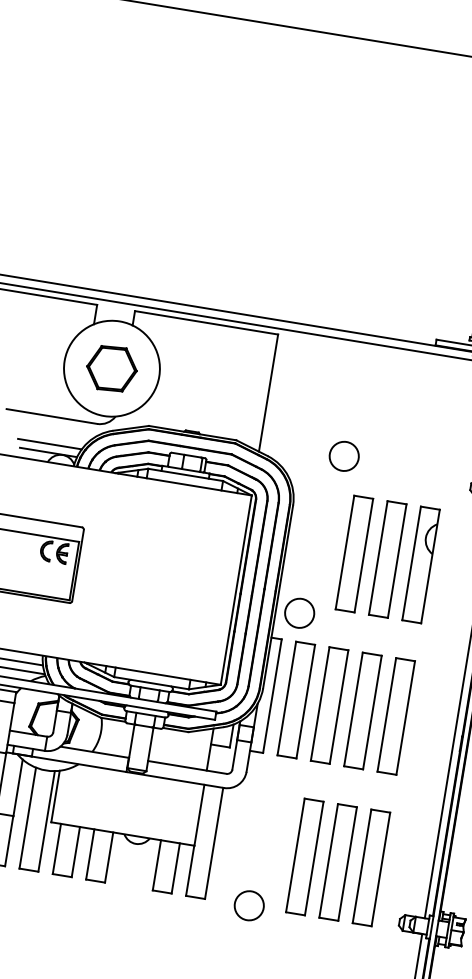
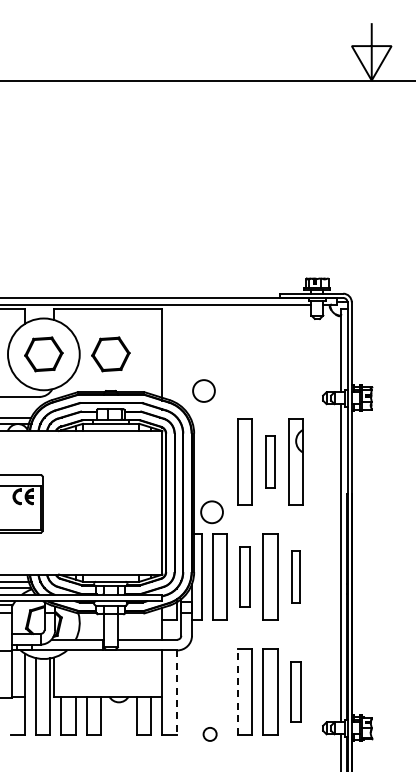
part: (199, 383) -> (110, 354), added
circle: (343, 455) -> (203, 390), moved
part: (387, 558) -> (270, 461), size x0.6
part: (328, 705) -> (244, 576), size x0.7
part: (395, 716) -> (295, 576), size x0.6
line: (213, 844) -> (176, 693), solid -> dashed
line: (295, 855) -> (238, 691), solid -> dashed
part: (371, 867) -> (295, 691), size x0.7
circle: (248, 905) -> (209, 734), size x0.6

